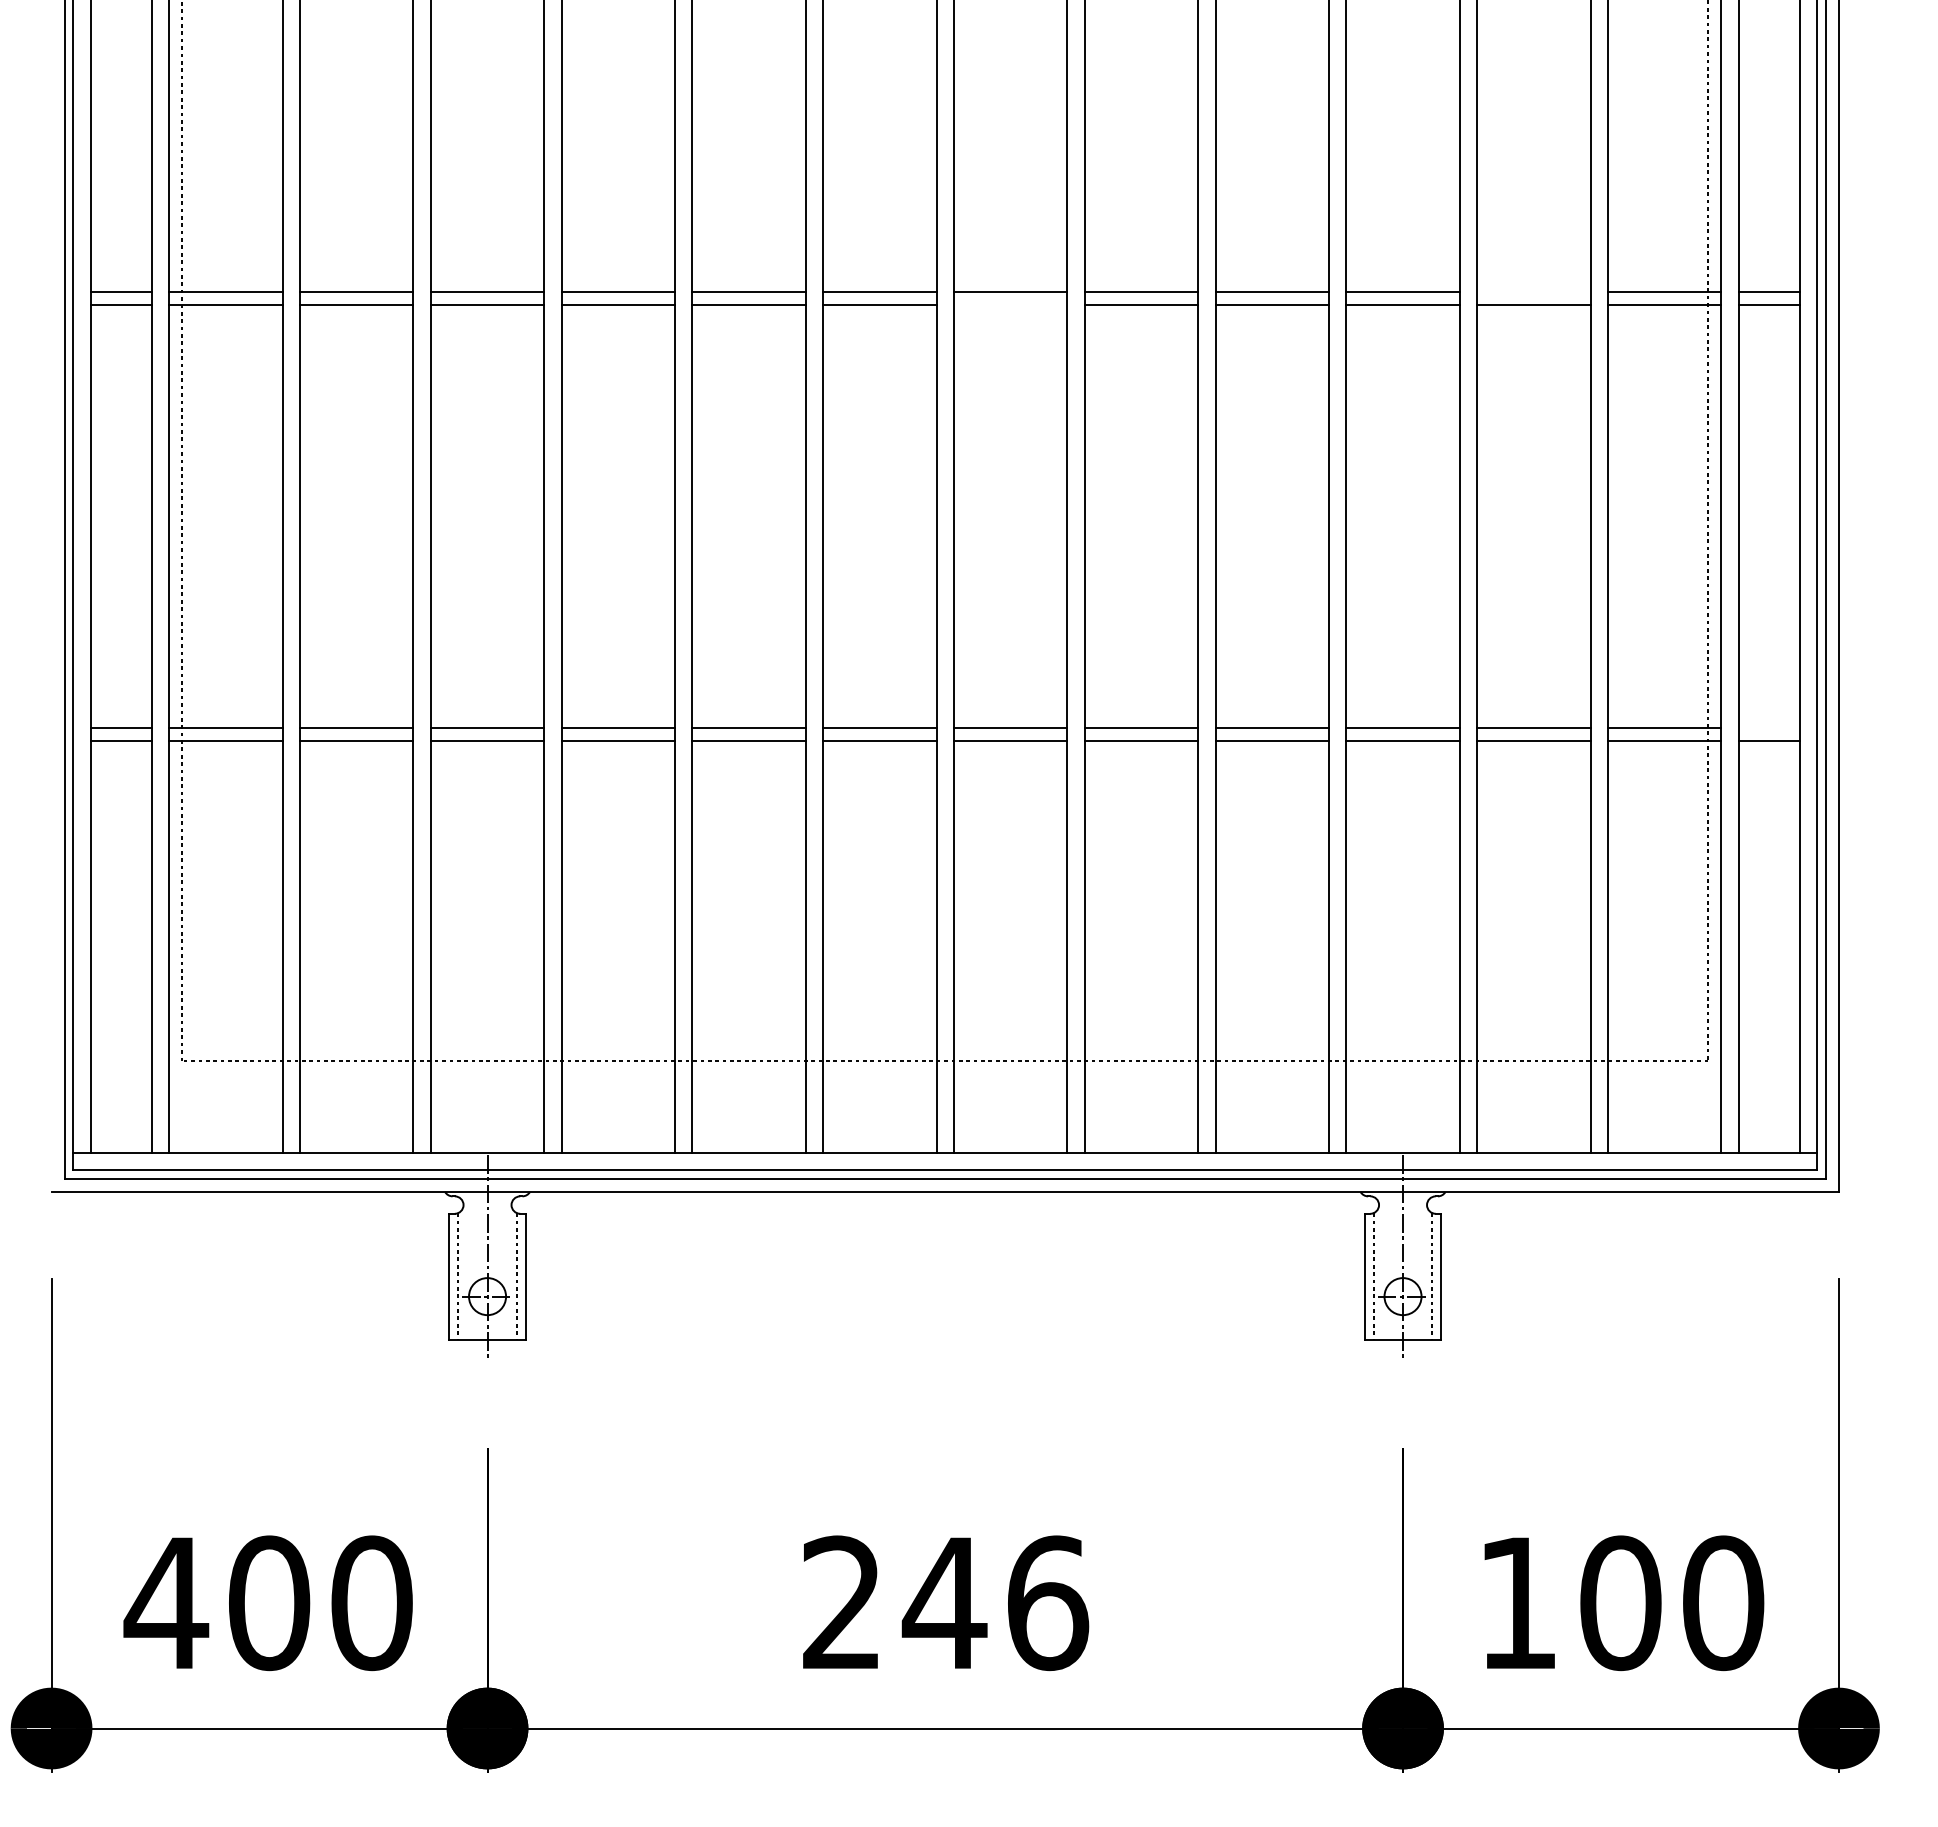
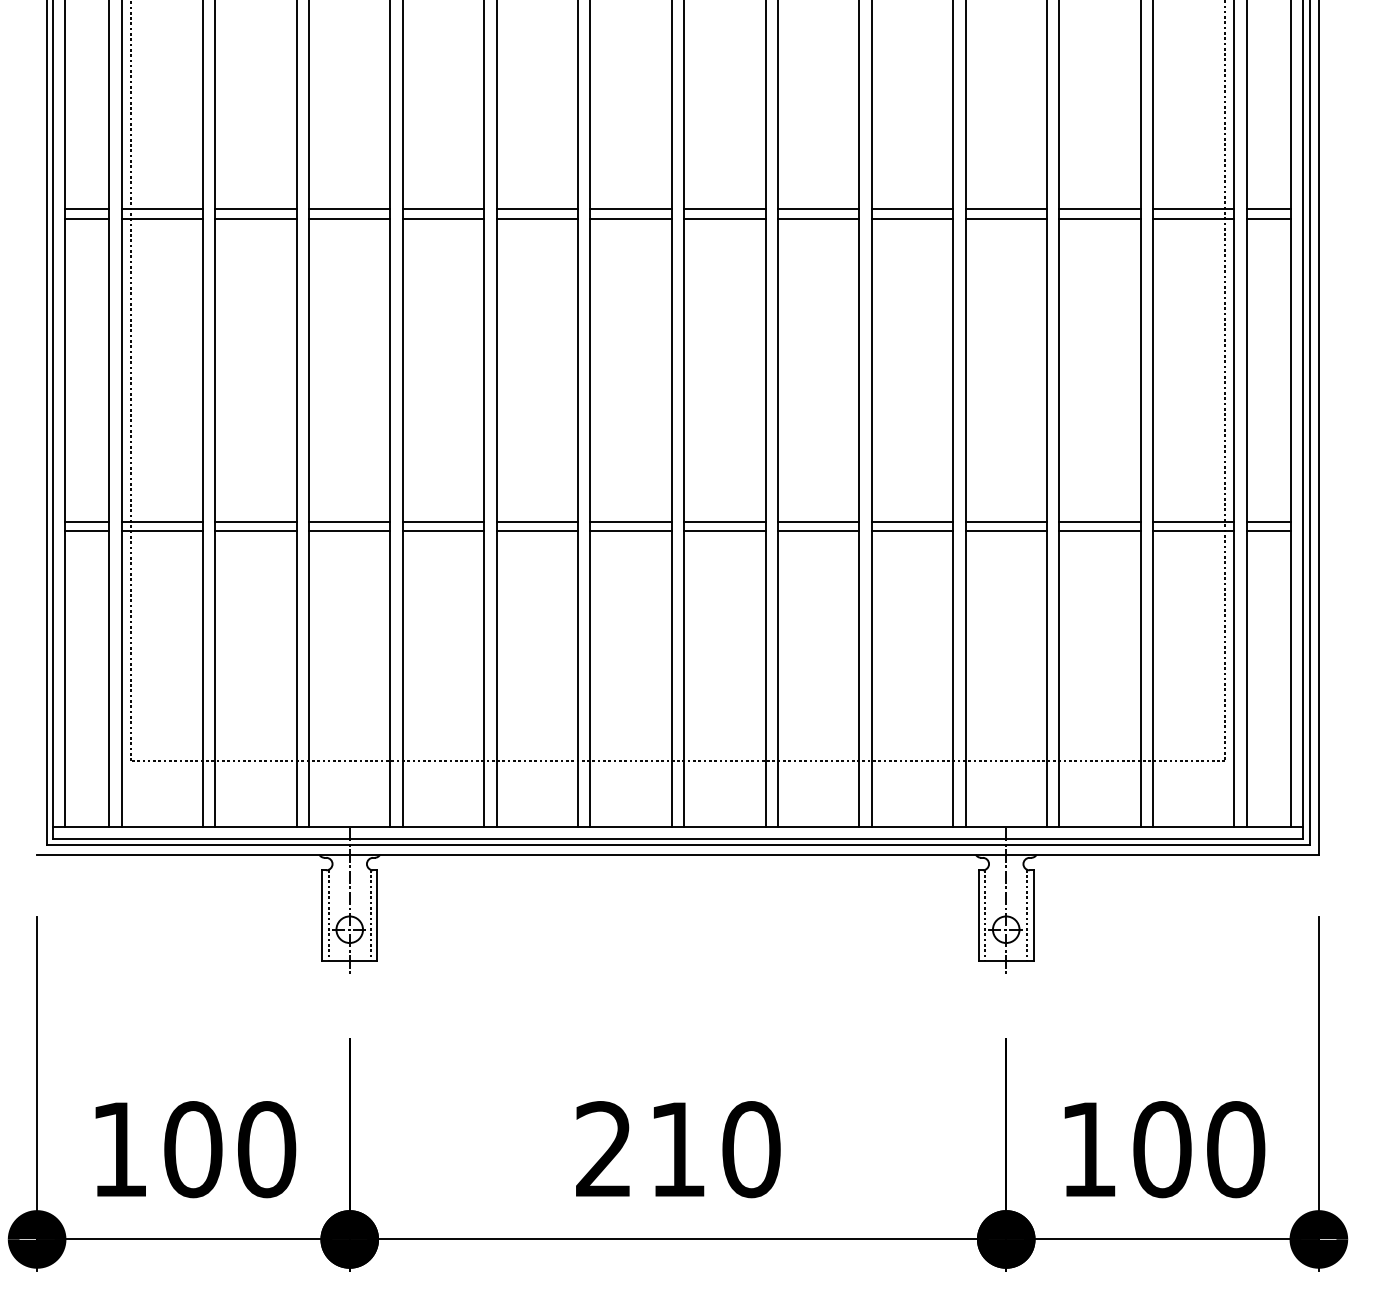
line: (1533, 291) -> (1099, 208), added
line: (1010, 304) -> (724, 218), added
line: (1768, 727) -> (1268, 521), added
text: (166, 1602) -> (119, 1149), 400 -> 100
text: (995, 1602) -> (714, 1149), 246 -> 210

